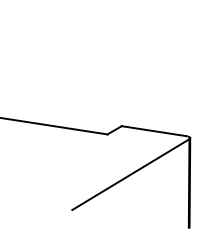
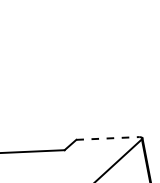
line: (154, 131) -> (107, 138), solid -> dashed

